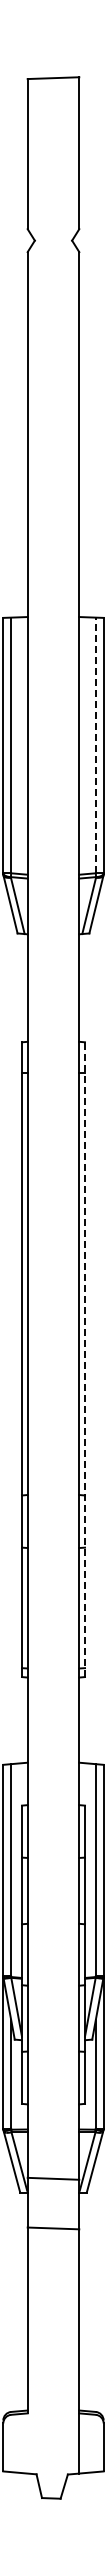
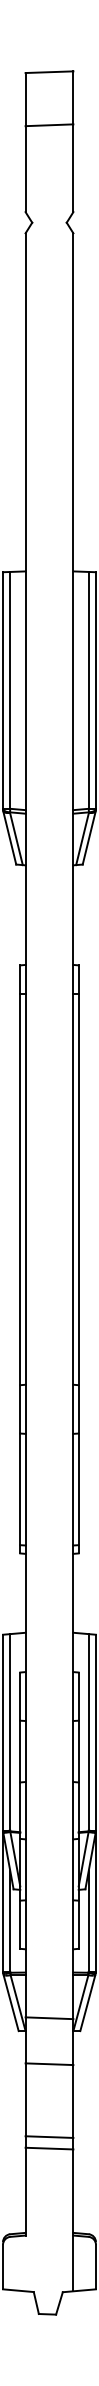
line: (53, 135) -> (49, 125), added
line: (95, 745) -> (88, 690), dashed -> solid
line: (85, 1359) -> (79, 1259), dashed -> solid
line: (53, 2307) -> (49, 2137), added
line: (53, 2319) -> (49, 2148), added

